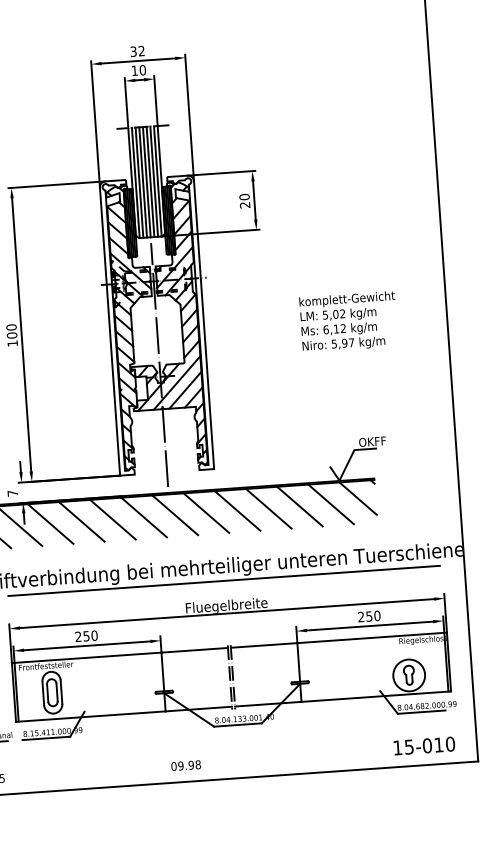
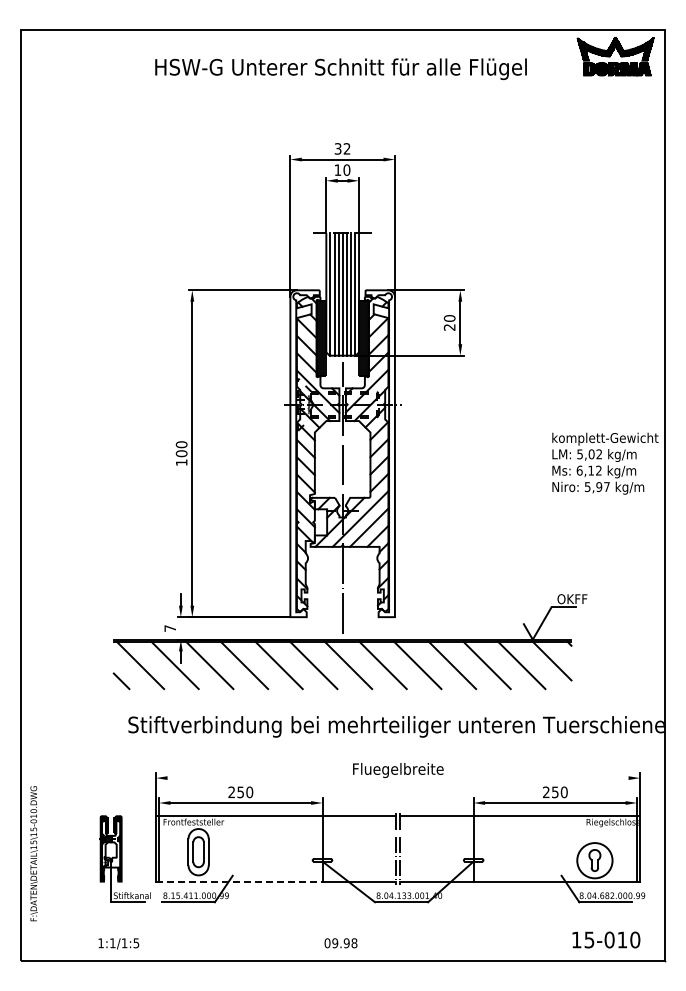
text: (348, 321) -> (605, 463), moved
line: (224, 580) -> (397, 741), removed
line: (226, 613) -> (397, 778), removed
line: (90, 716) -> (239, 881), solid -> dashed

